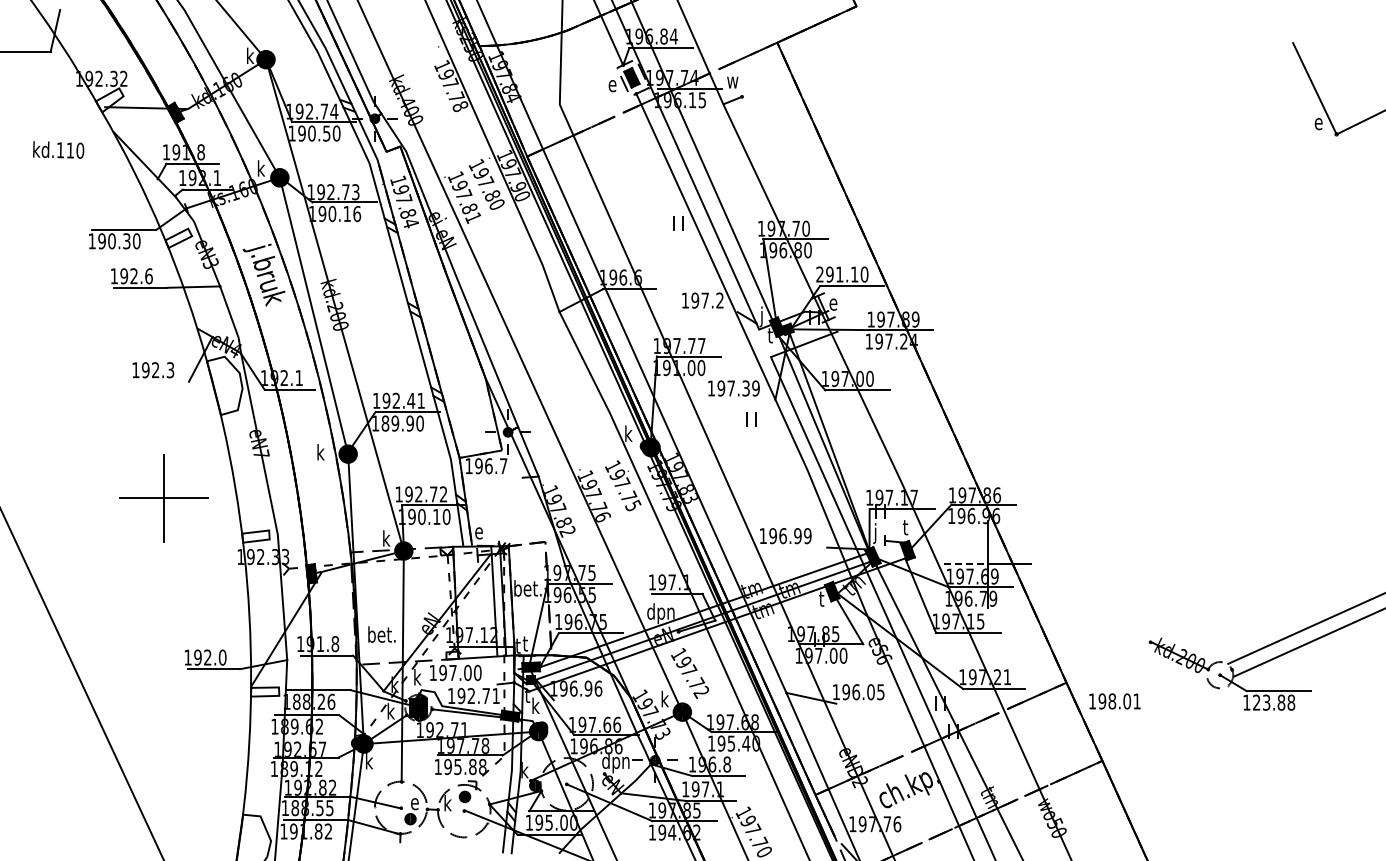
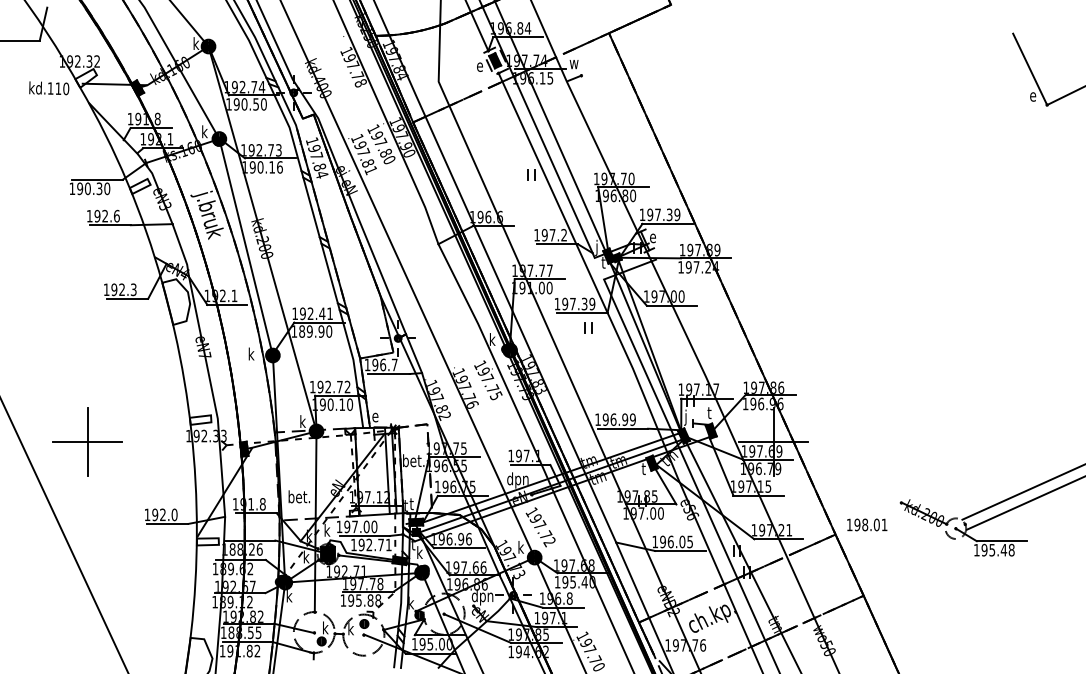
text: (58, 149) -> (49, 87), moved
text: (842, 274) -> (660, 214), 291.10 -> 197.39
line: (711, 312) -> (557, 244), added
line: (162, 381) -> (127, 298), added
line: (743, 400) -> (582, 313), added
line: (495, 477) -> (388, 373), added
part: (163, 498) -> (87, 441), moved
line: (795, 547) -> (623, 428), added
line: (965, 564) -> (756, 441), dashed -> solid
line: (465, 684) -> (364, 535), added
line: (585, 700) -> (458, 548), added
text: (1114, 701) -> (866, 524), moved
text: (1268, 702) -> (993, 550), 123.88 -> 195.48
line: (868, 703) -> (680, 550), added
text: (415, 801) -> (325, 627), e -> k

